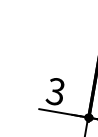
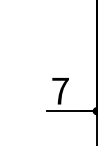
text: (55, 90) -> (59, 90), 3 -> 7

